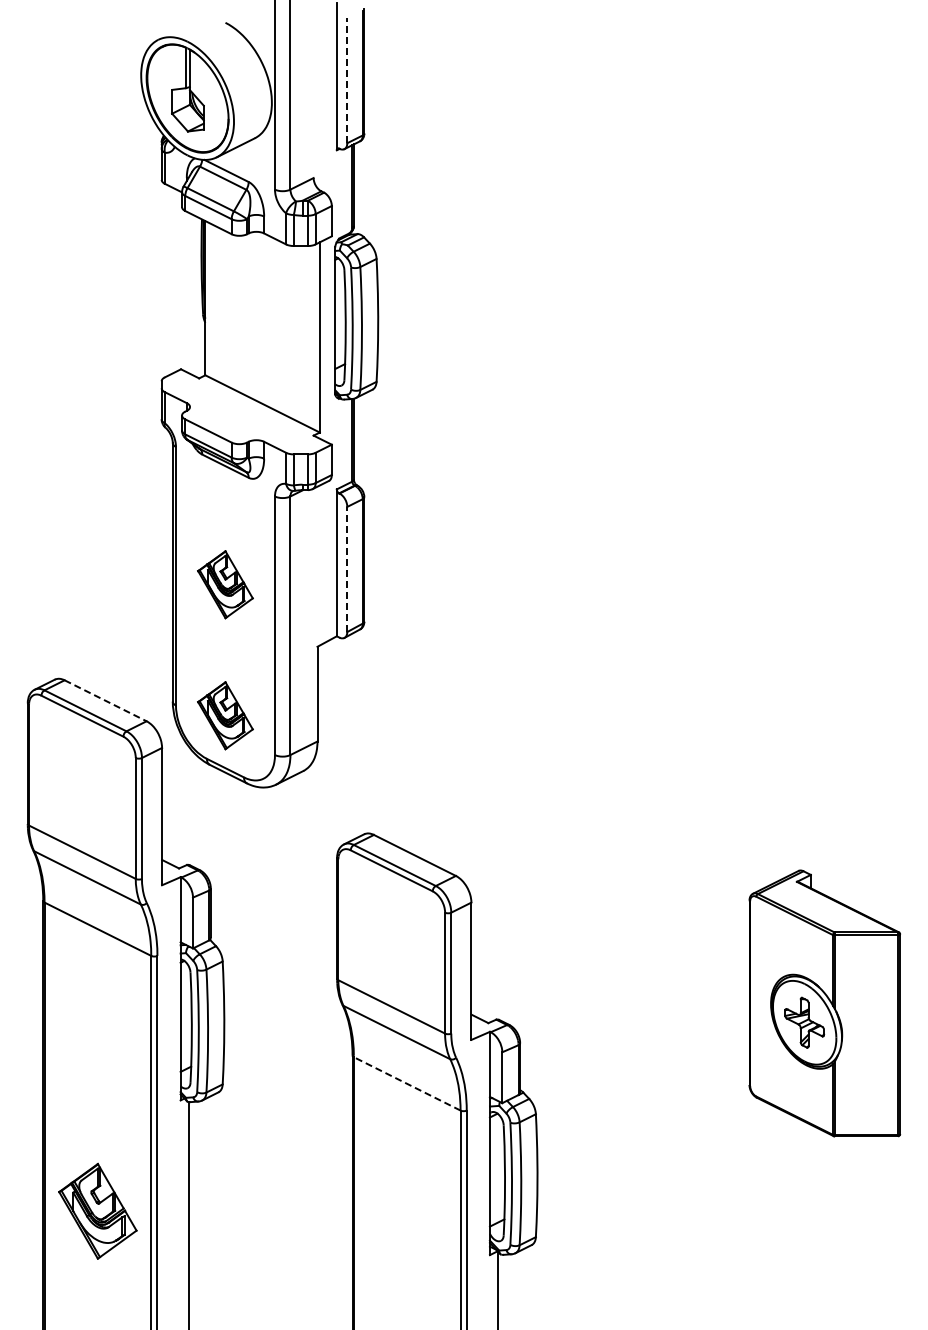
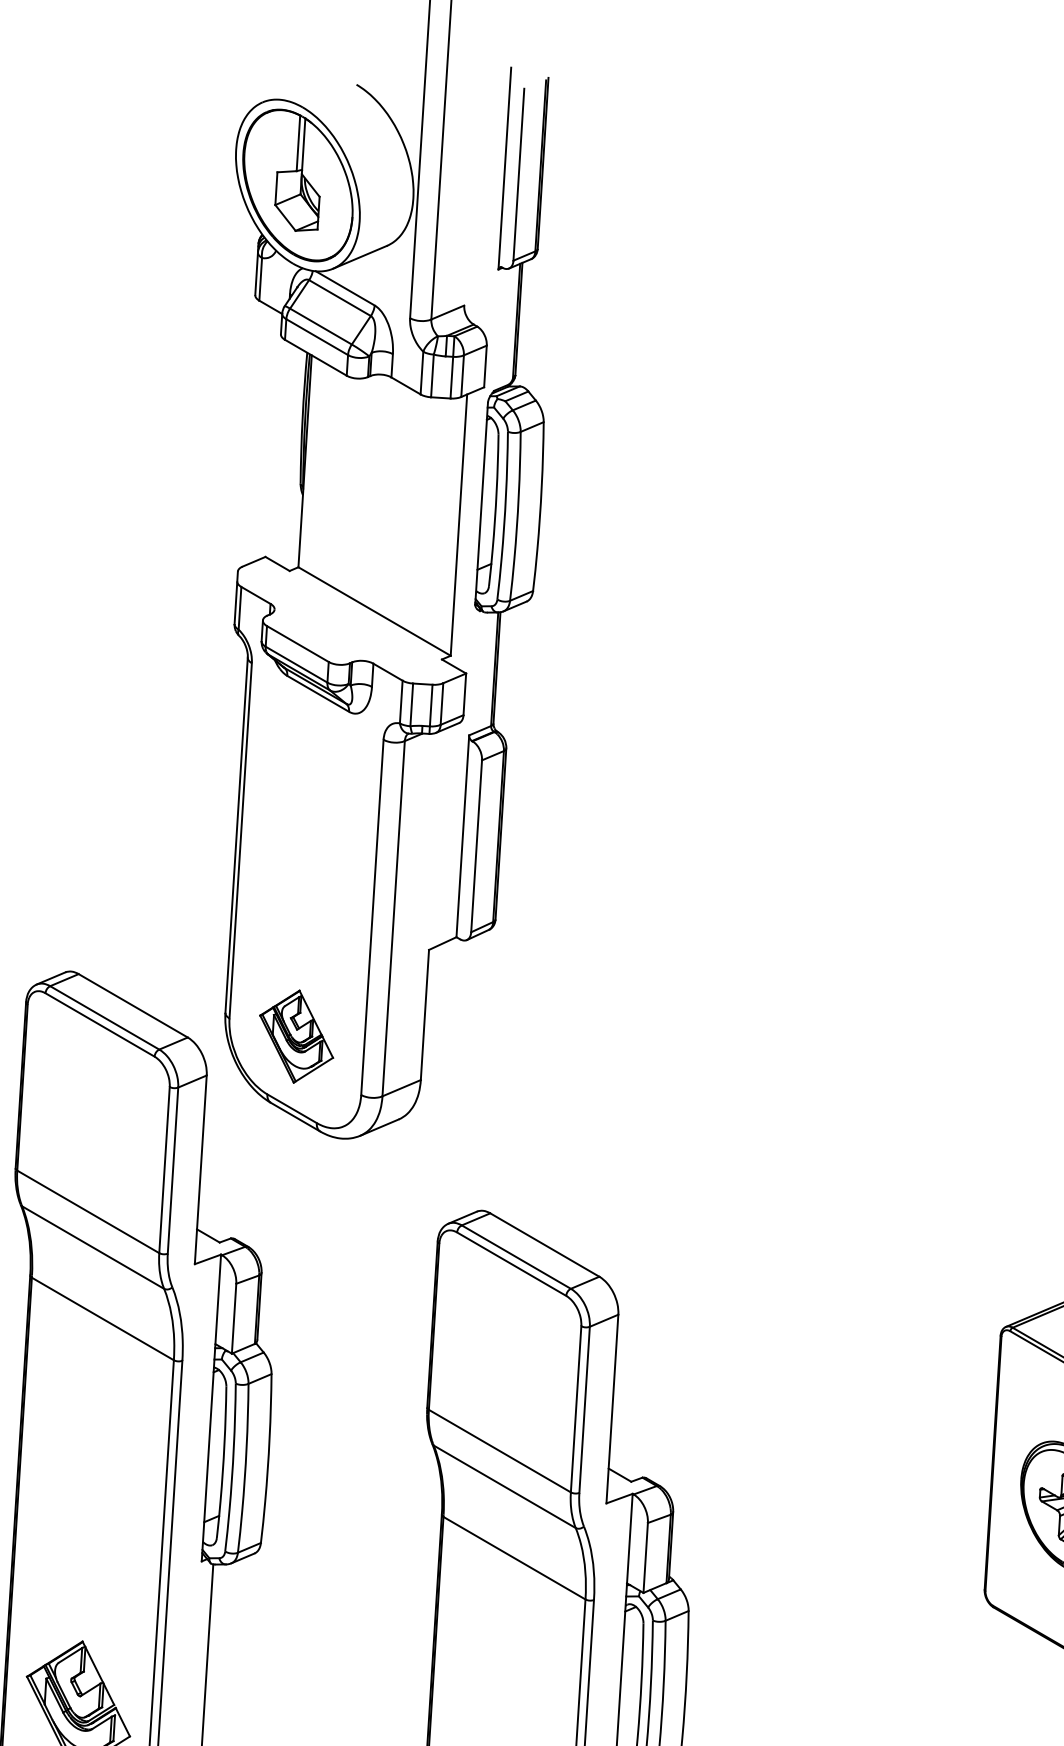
line: (347, 80) -> (519, 174), dashed -> solid
line: (347, 569) -> (476, 846), dashed -> solid
part: (225, 584) -> (307, 856), removed
line: (105, 700) -> (133, 1005), dashed -> solid
line: (407, 1083) -> (514, 1557), dashed -> solid

